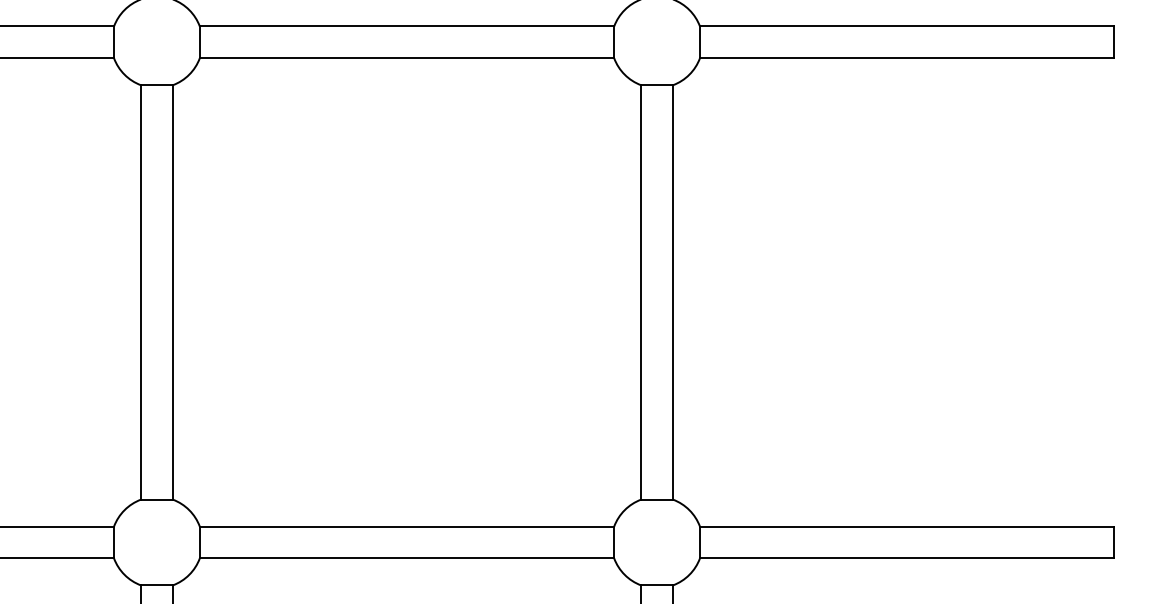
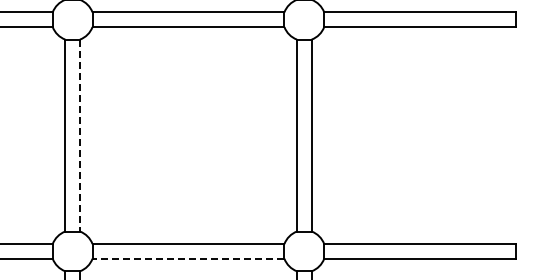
line: (173, 292) -> (80, 135), solid -> dashed
line: (407, 557) -> (188, 258), solid -> dashed

